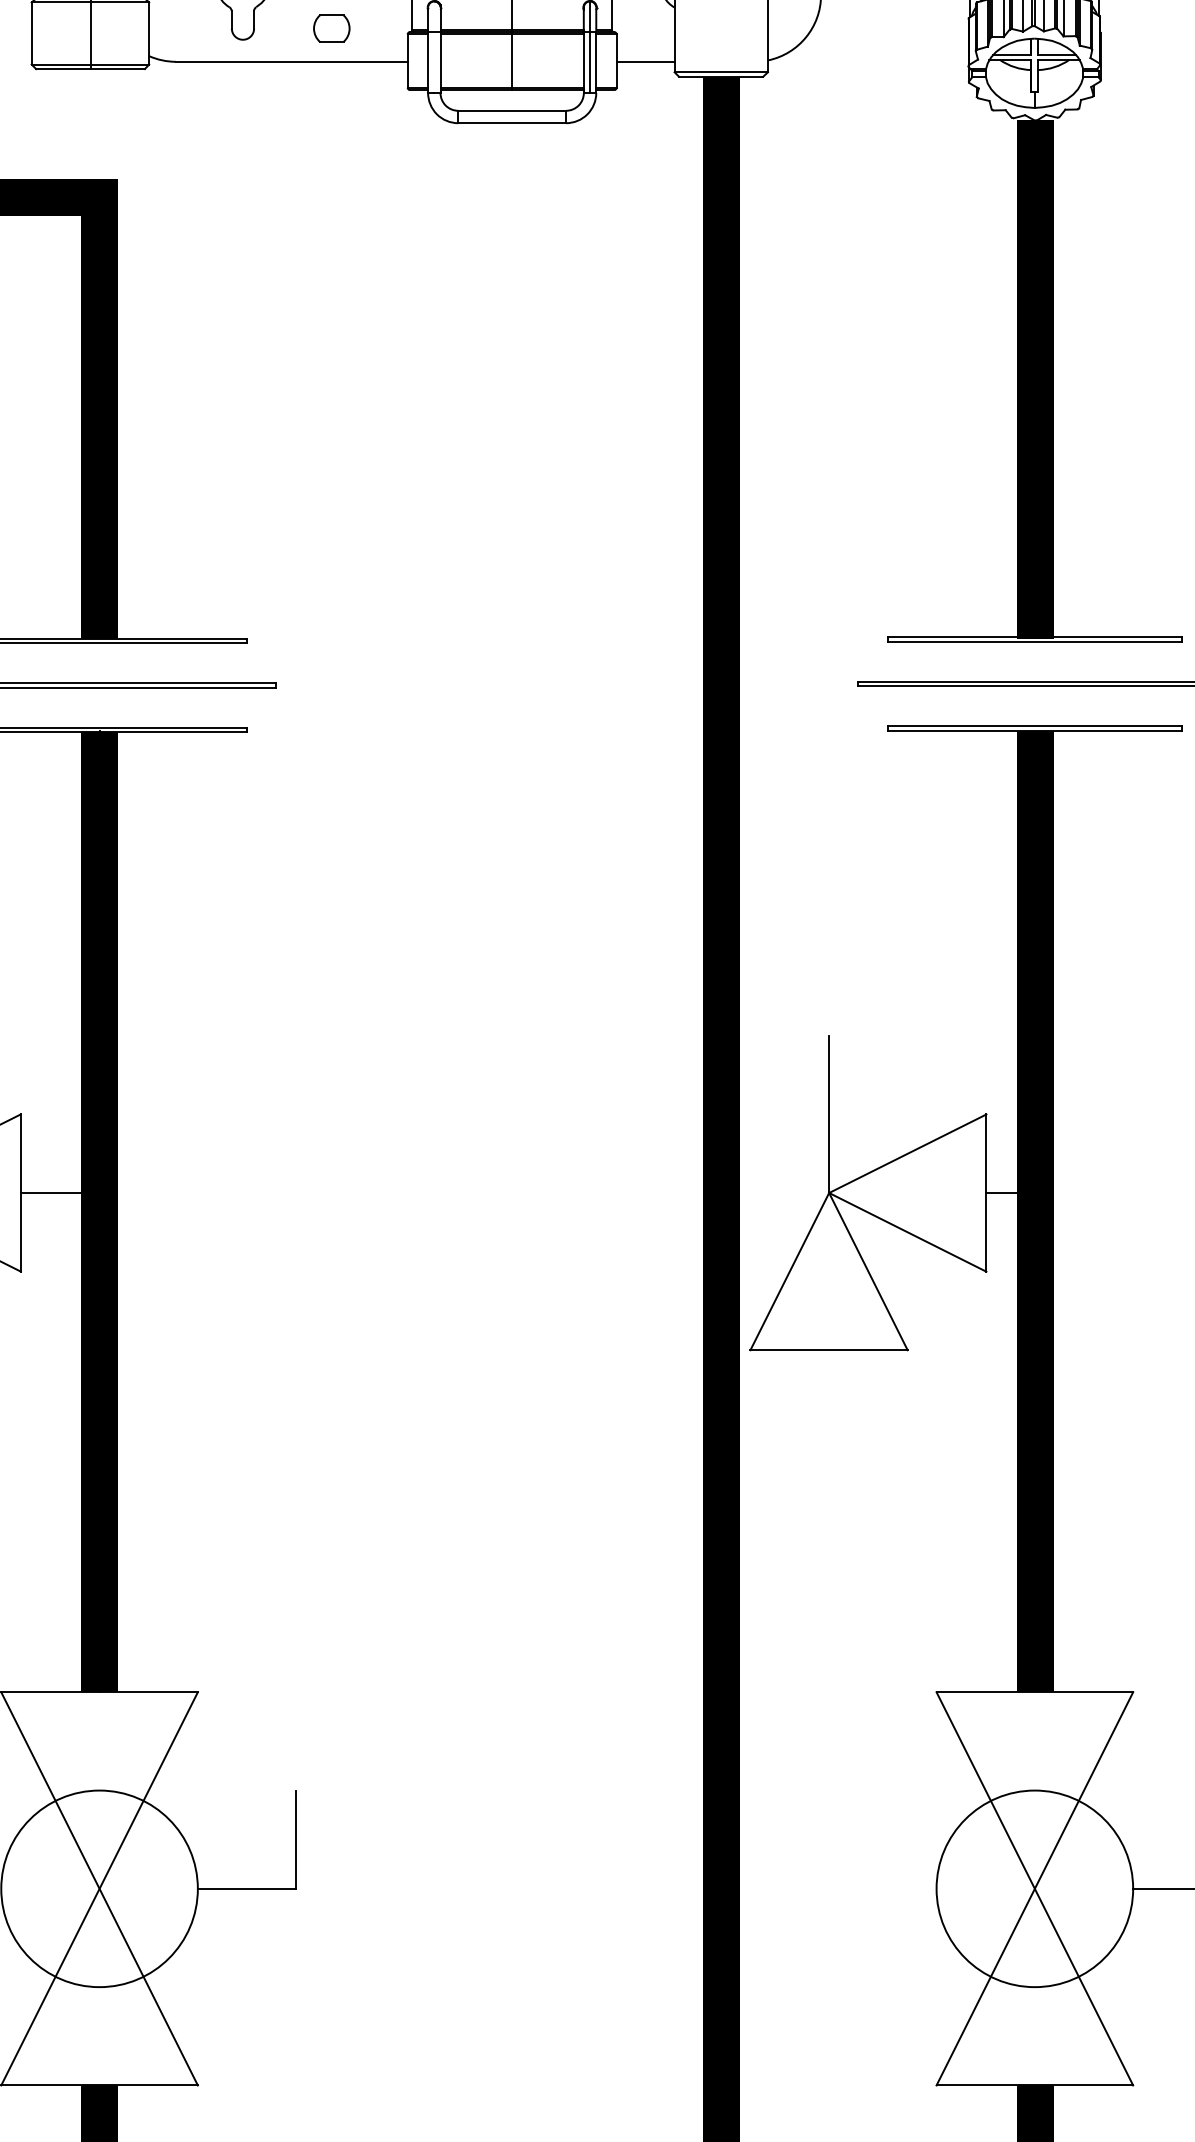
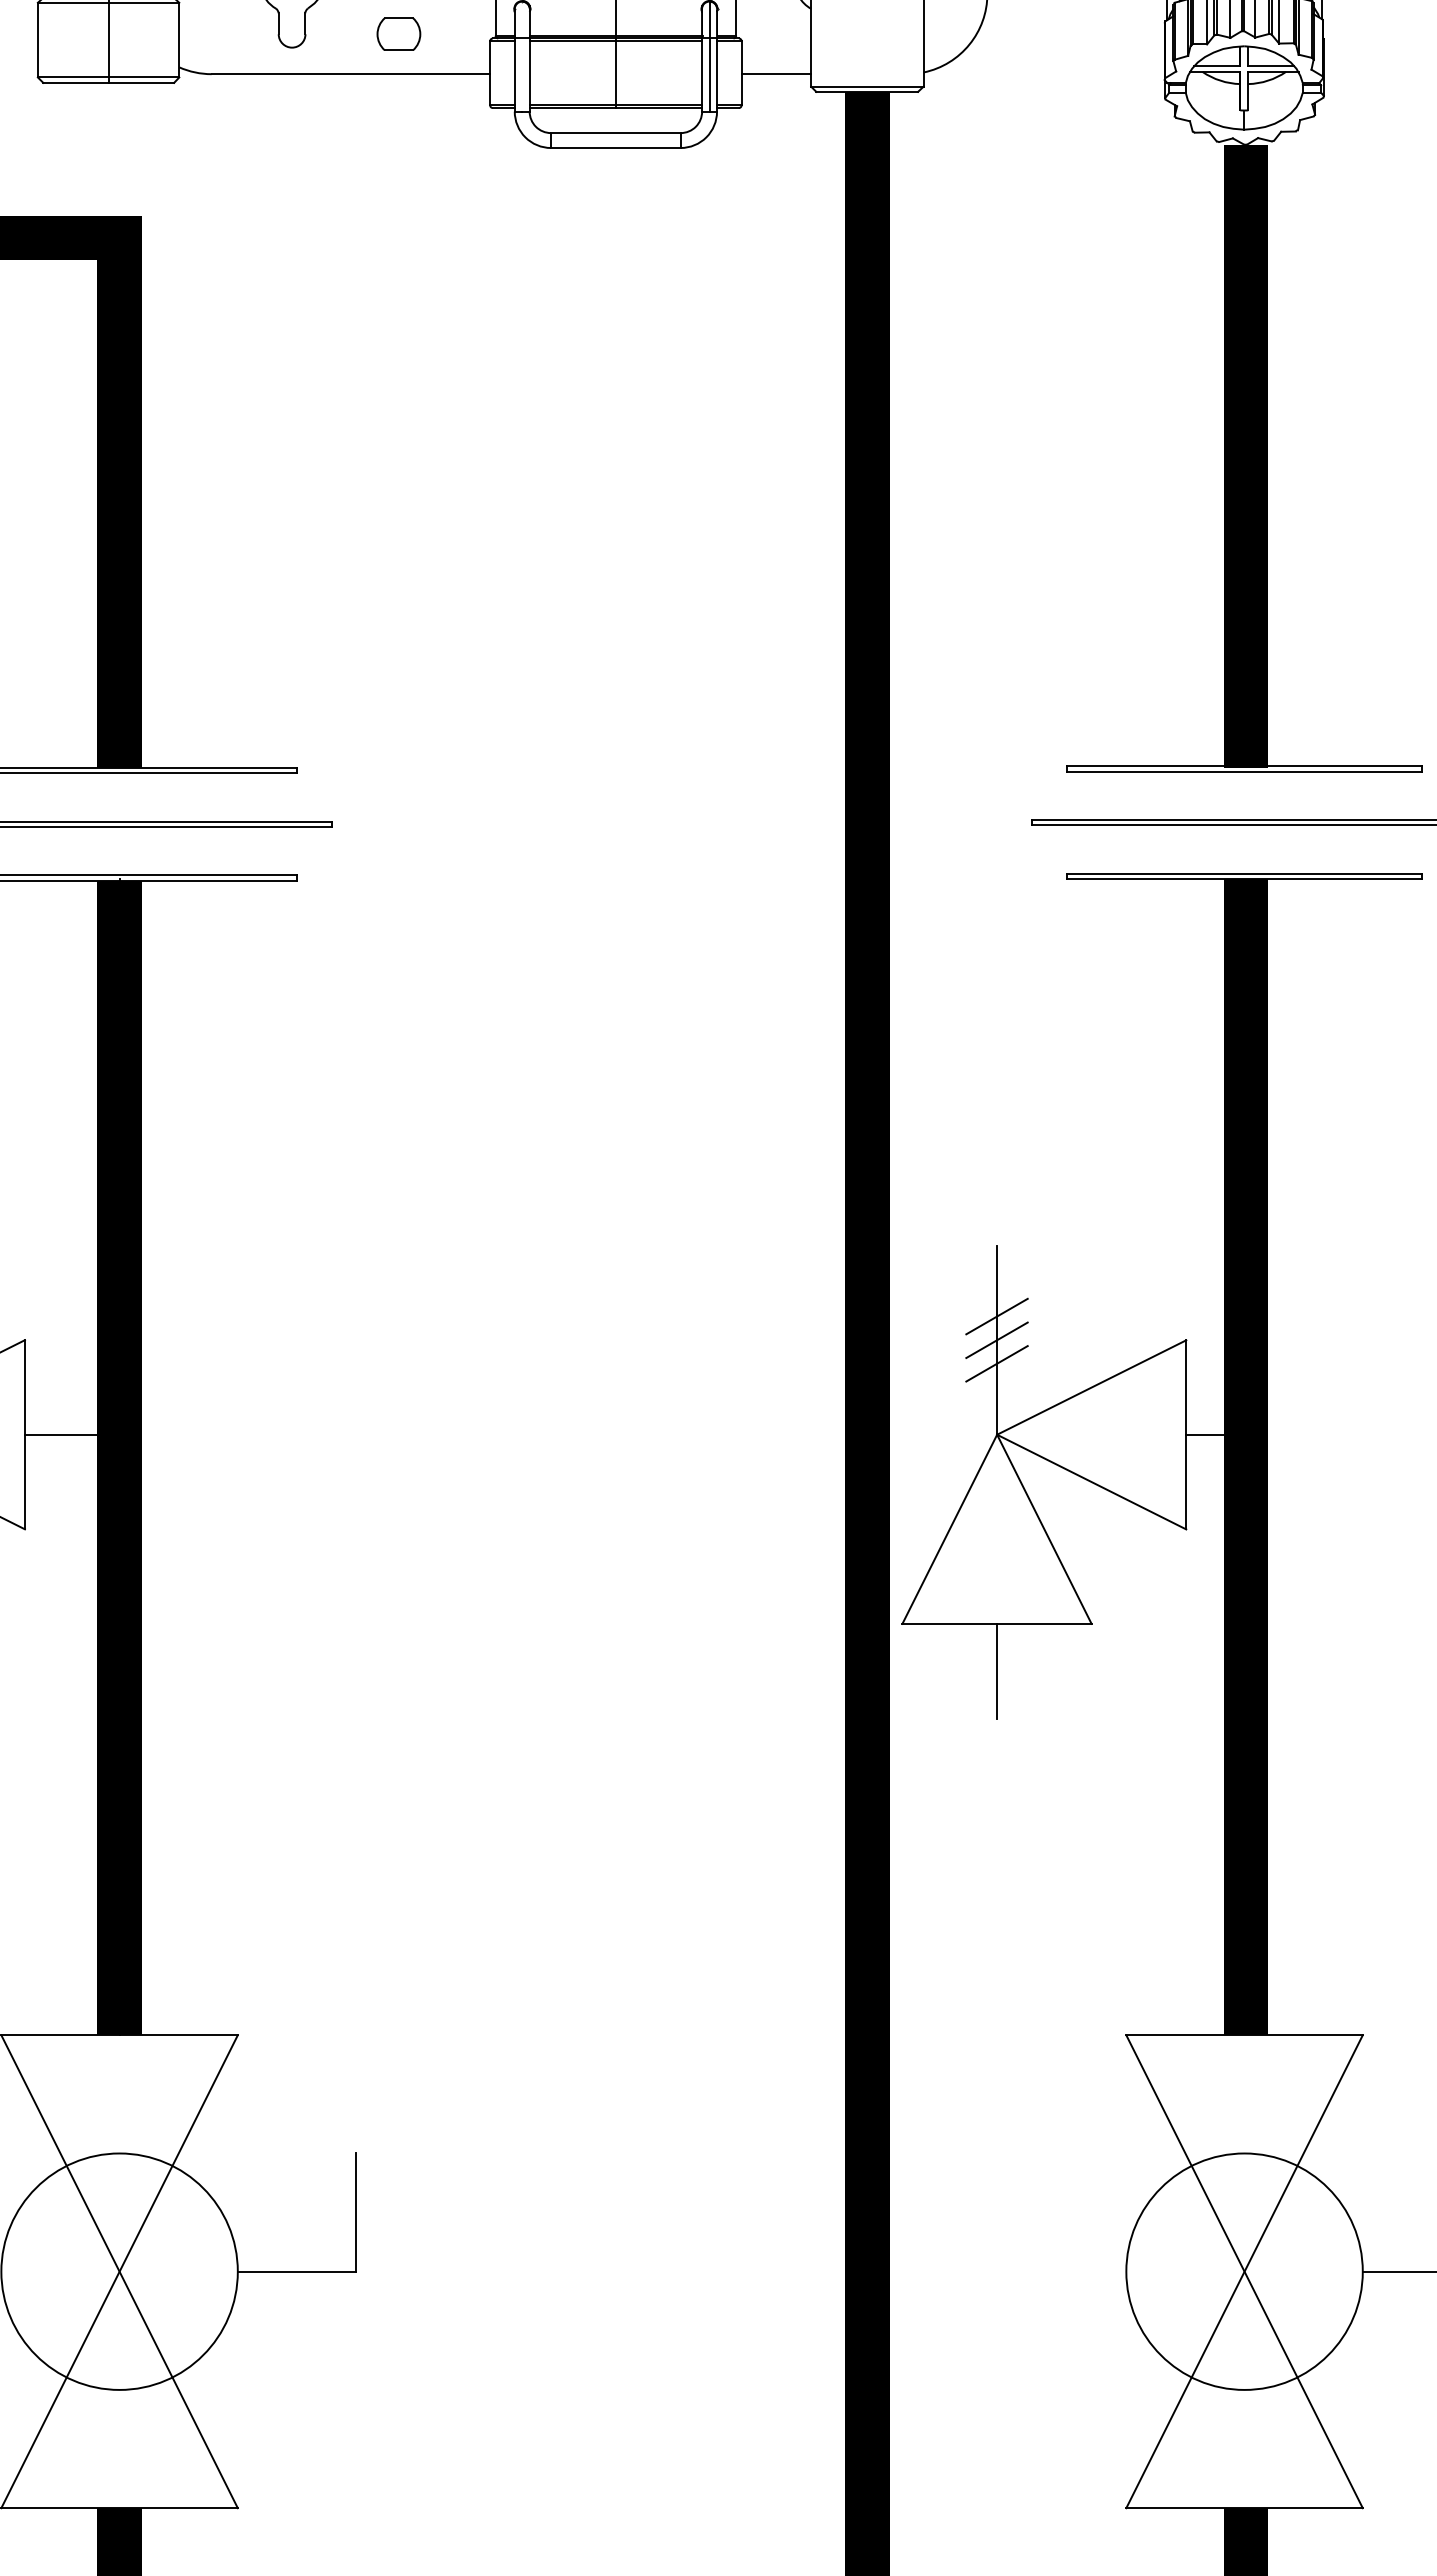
line: (828, 1094) -> (996, 1316), added
line: (828, 1114) -> (996, 1340), added
line: (828, 1133) -> (996, 1363), added
line: (829, 1389) -> (997, 1670), added

